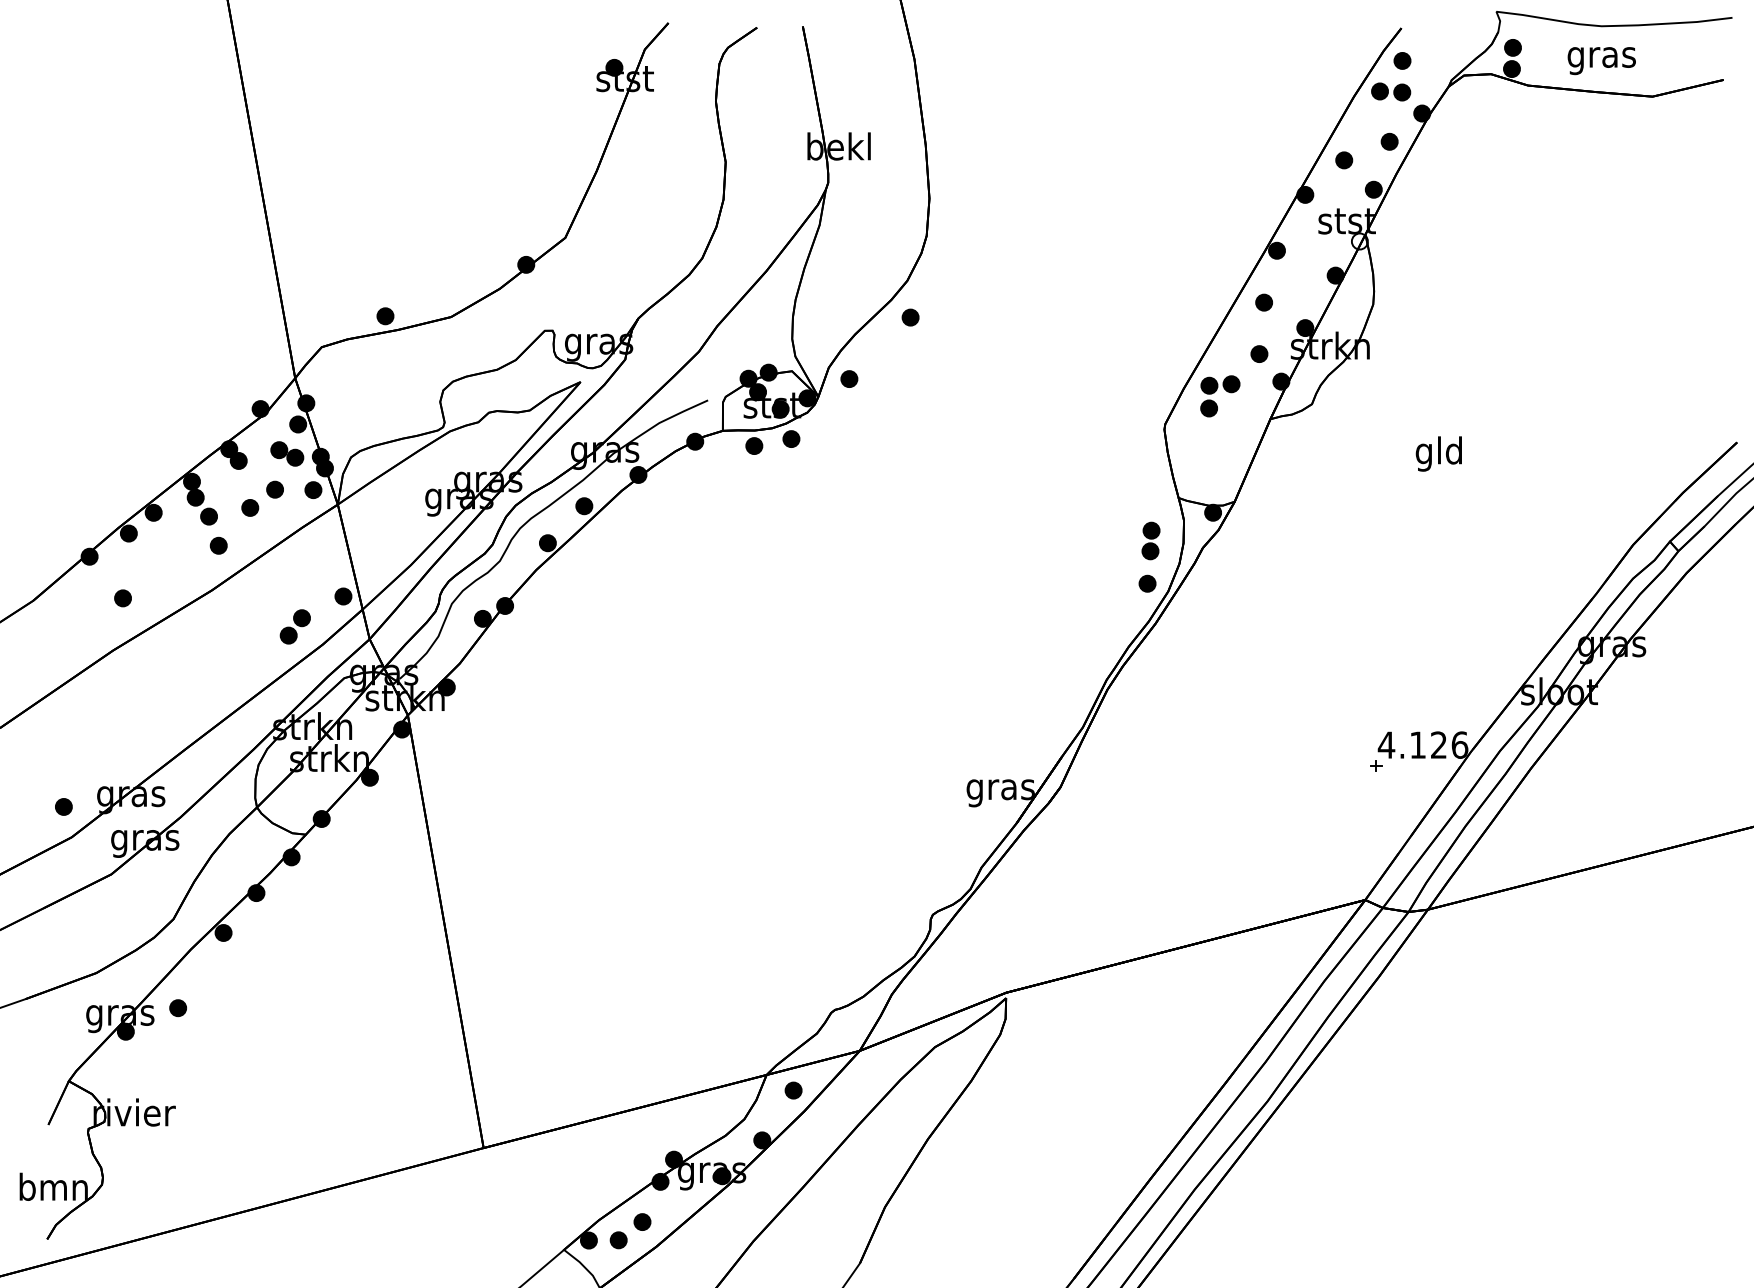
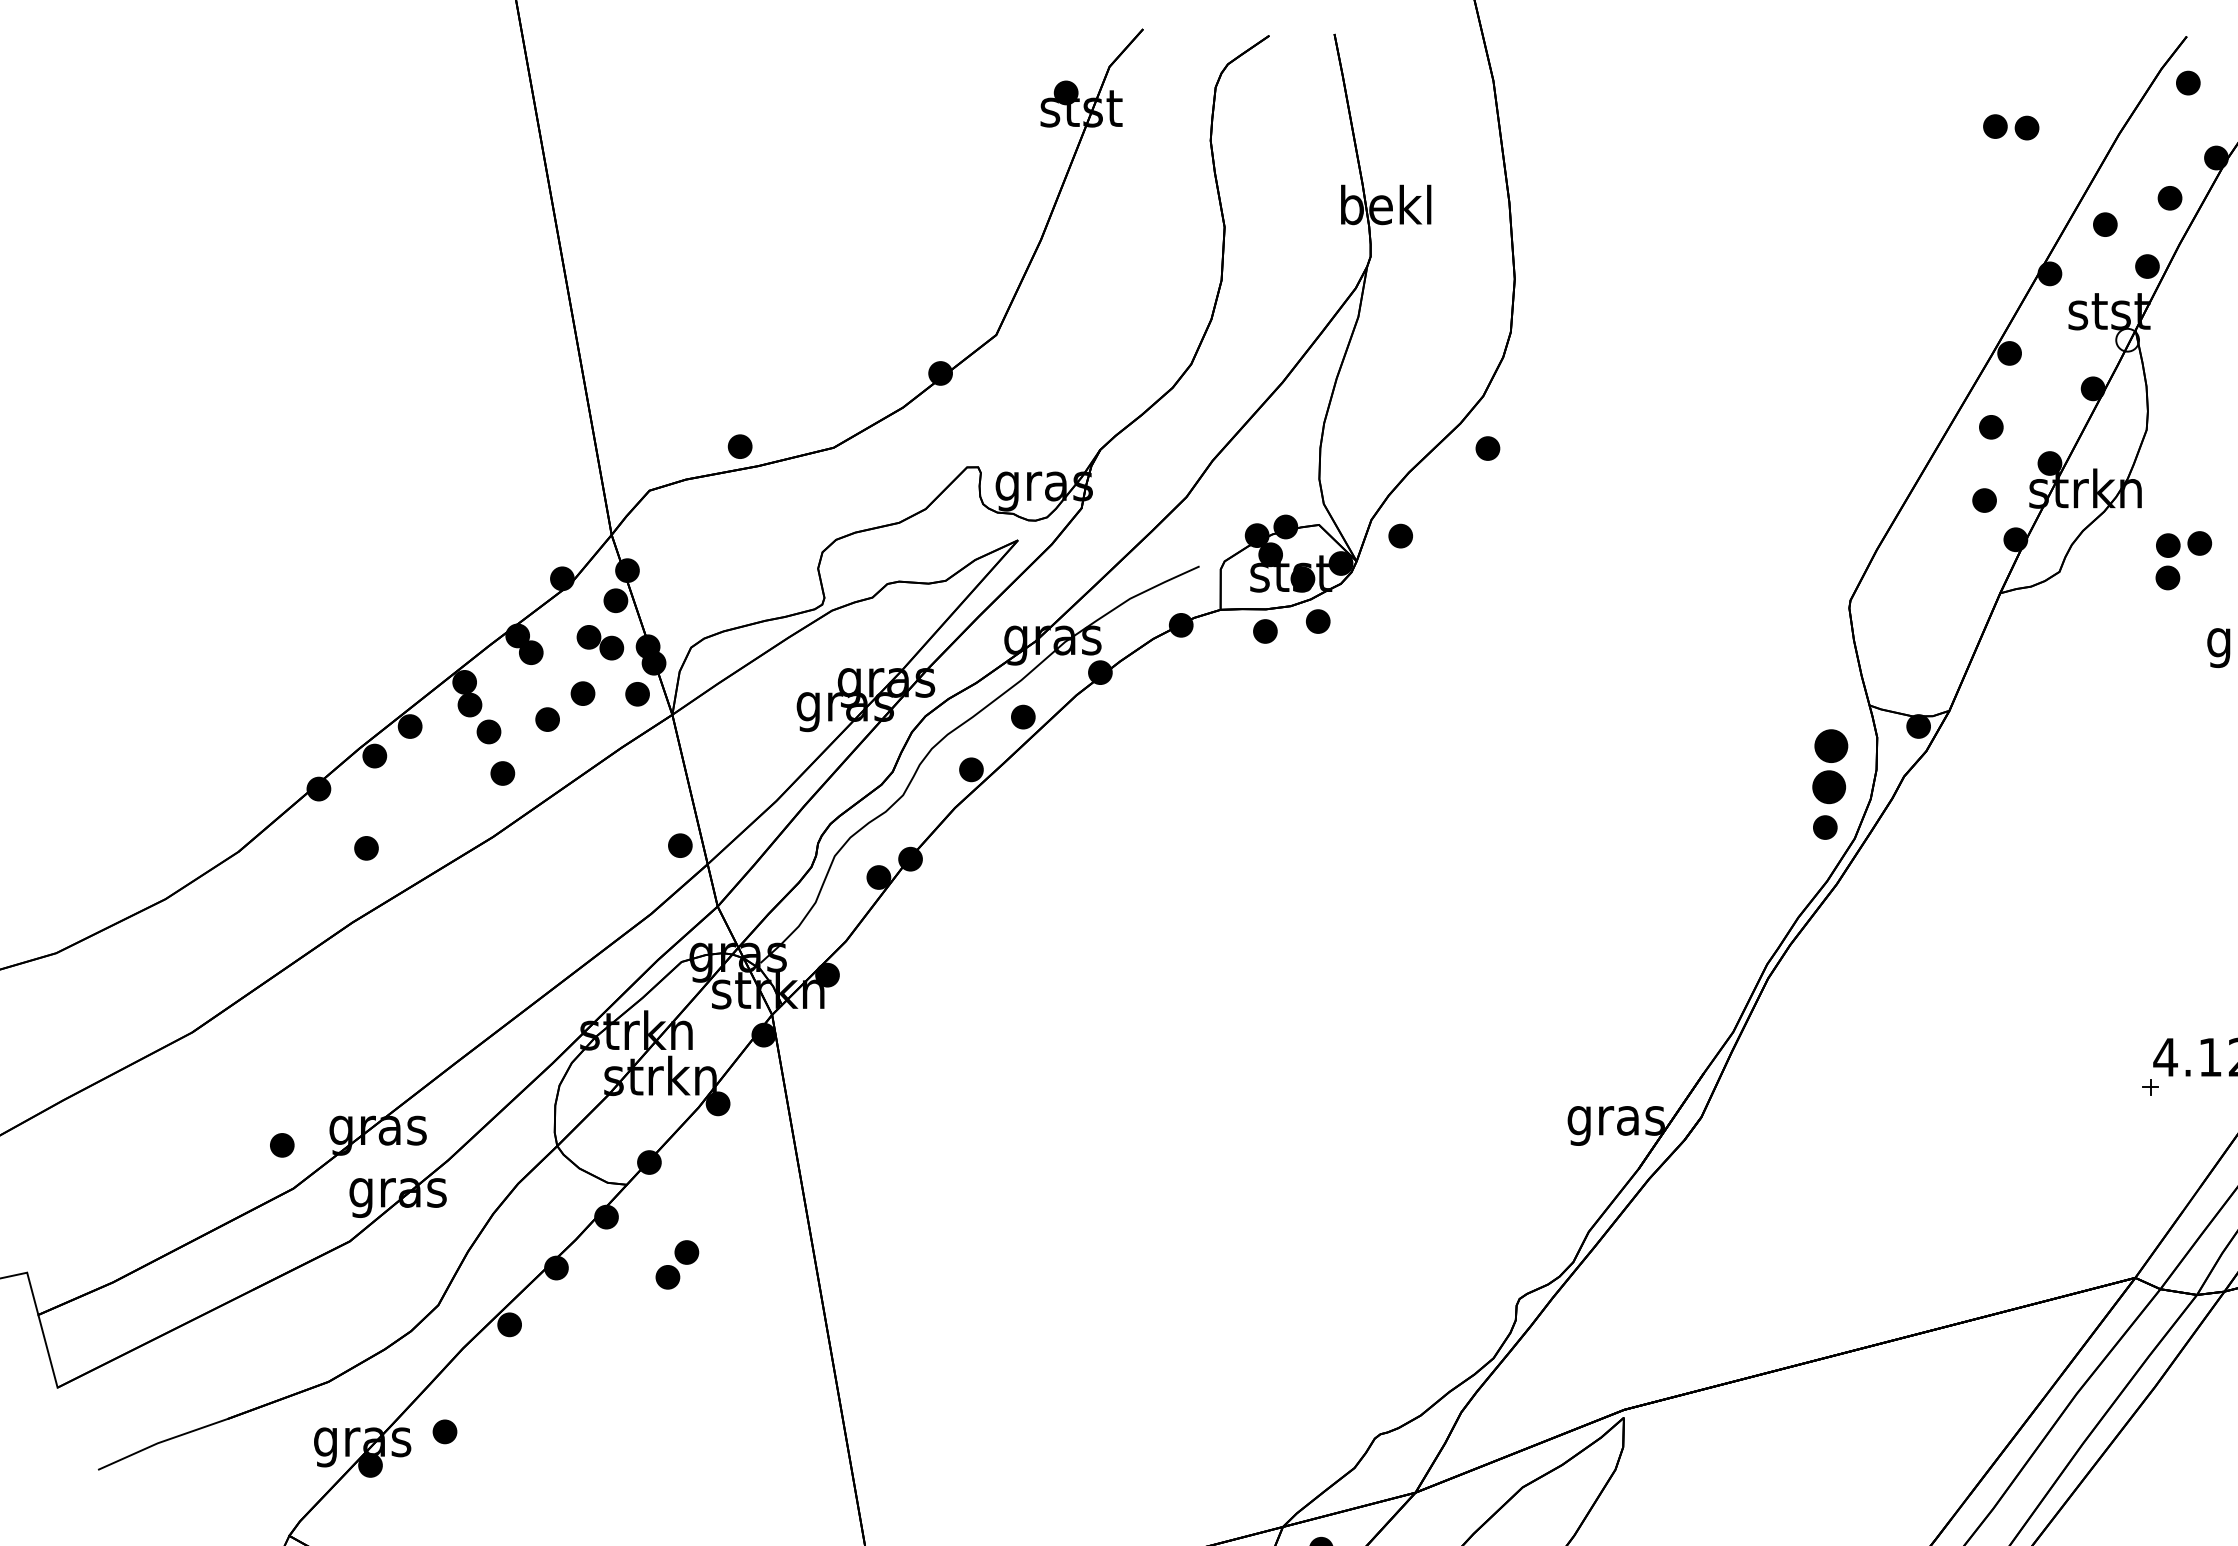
part: (1391, 91) -> (2011, 126), moved
part: (1216, 391) -> (2178, 553), moved
part: (1150, 540) -> (1829, 765), size x1.4
part: (294, 626) -> (676, 1264), moved

